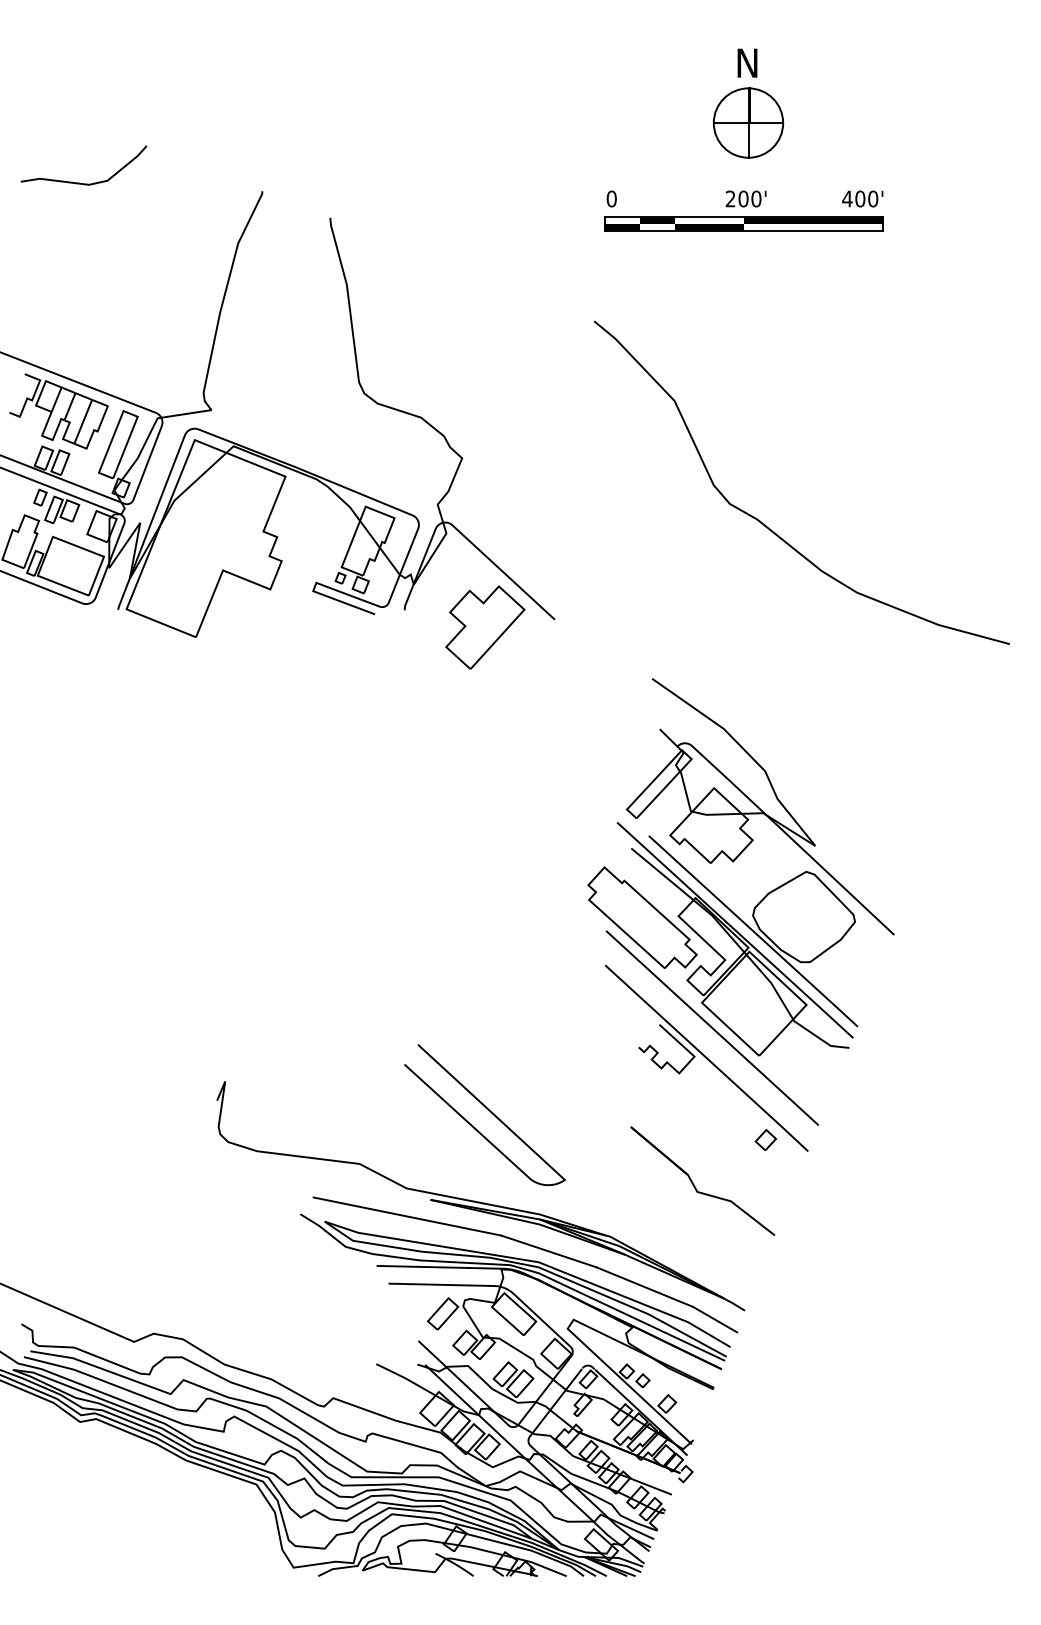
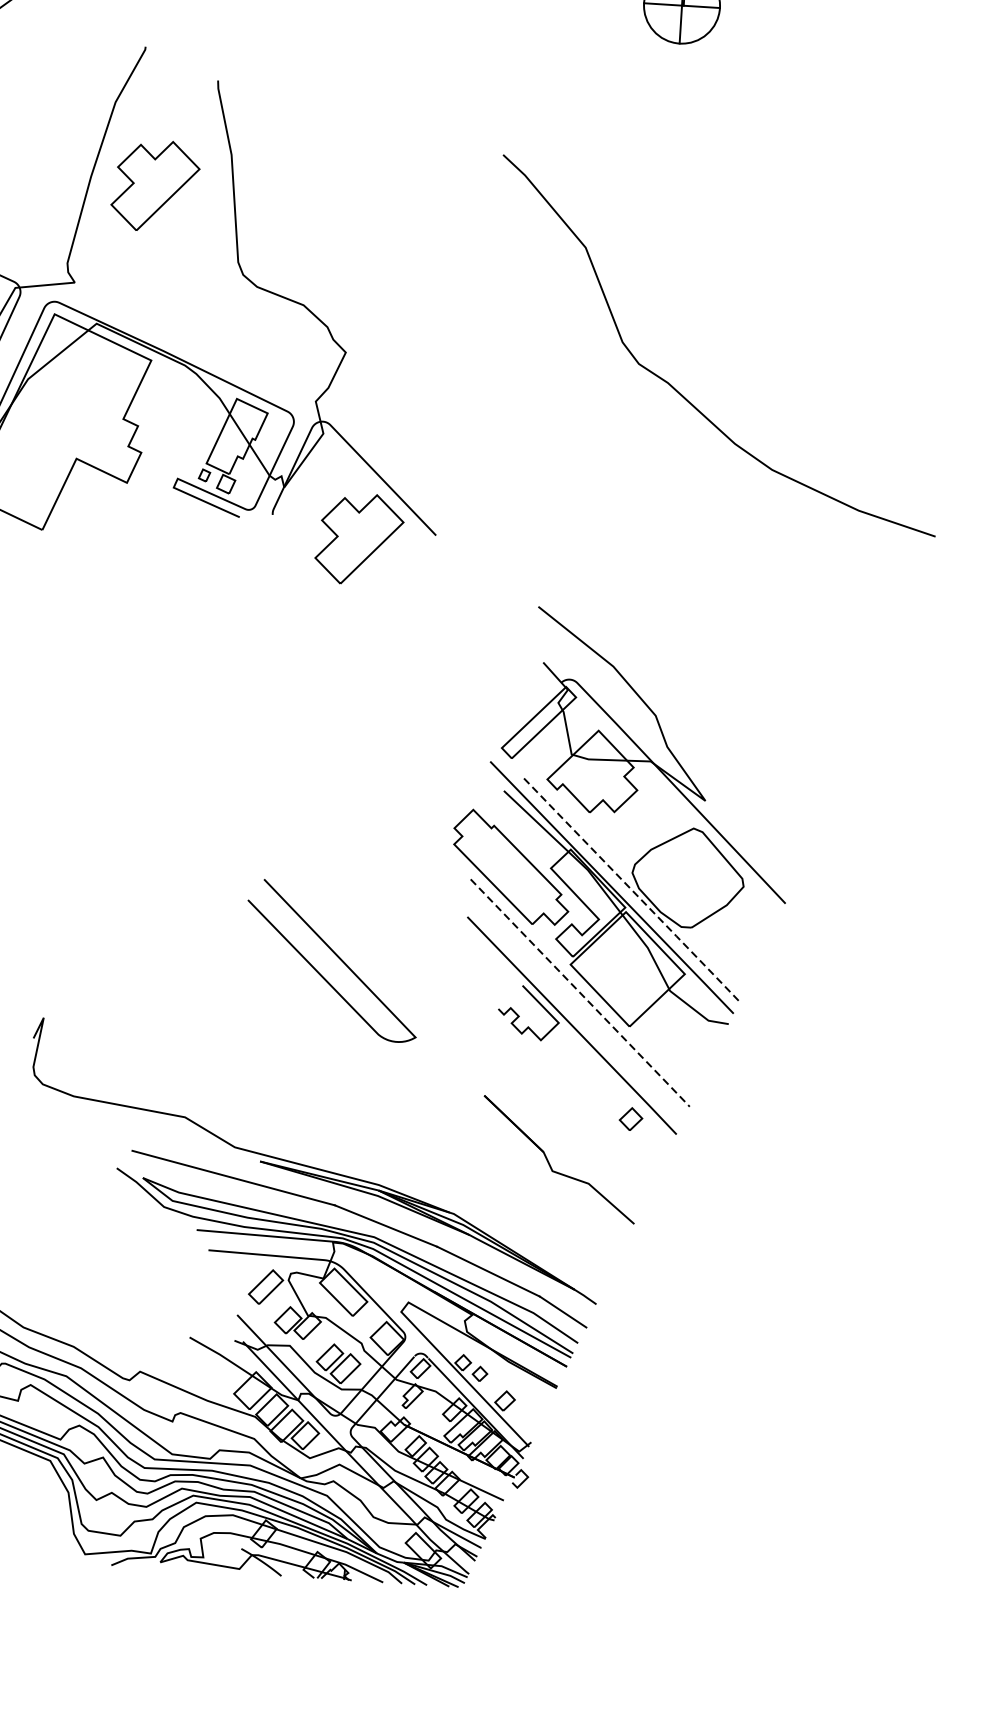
part: (743, 210) -> (670, 100), removed
part: (279, 317) -> (155, 186), added
curve: (765, 524) -> (676, 388), moved
line: (754, 932) -> (632, 891), solid -> dashed
line: (713, 1029) -> (581, 994), solid -> dashed
curve: (489, 1111) -> (337, 957), moved

